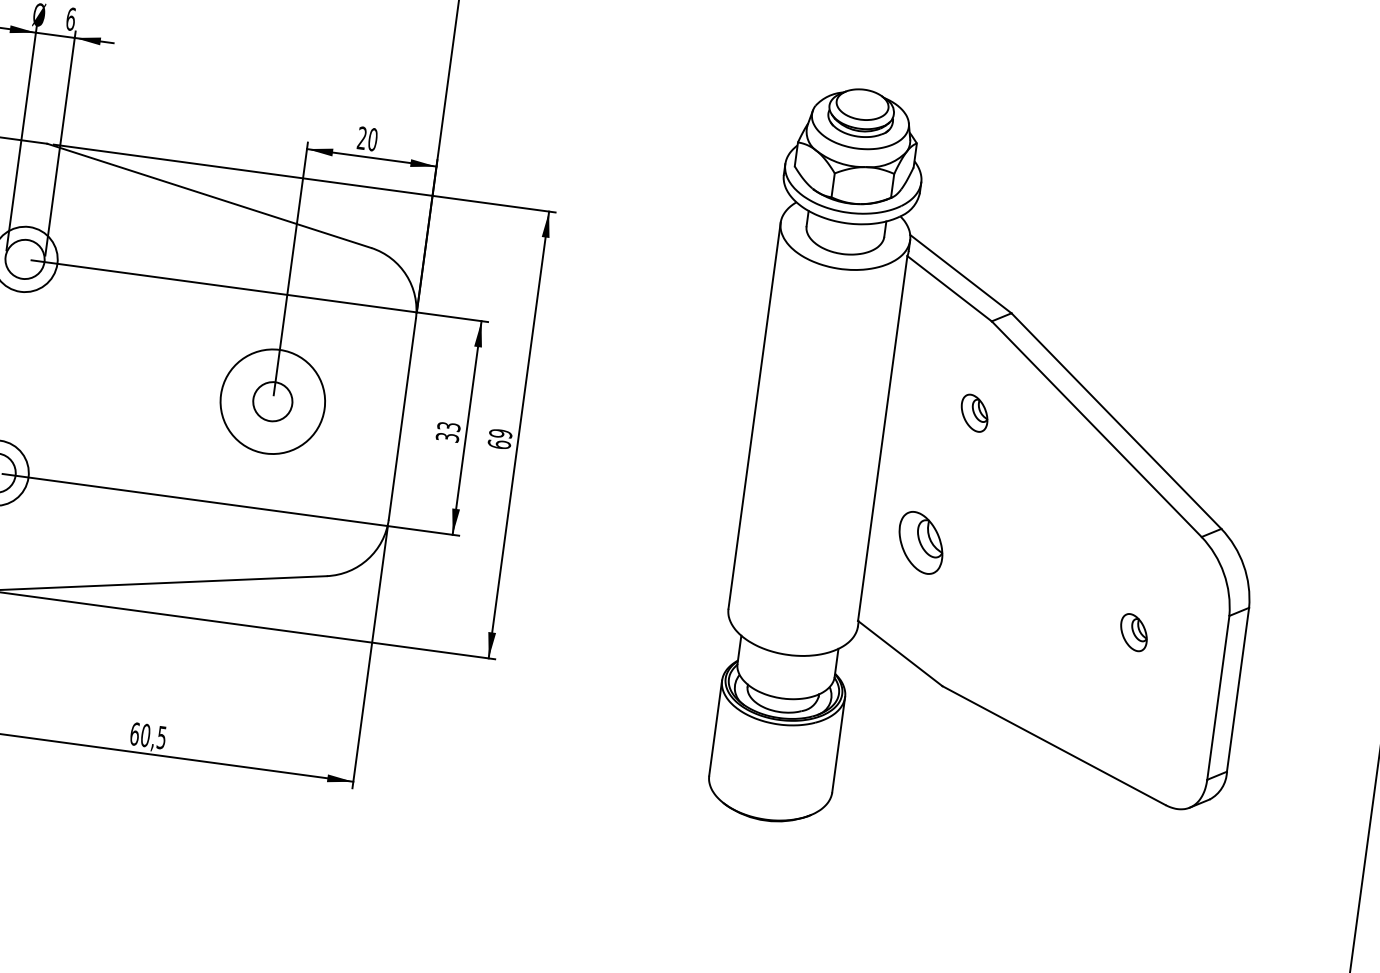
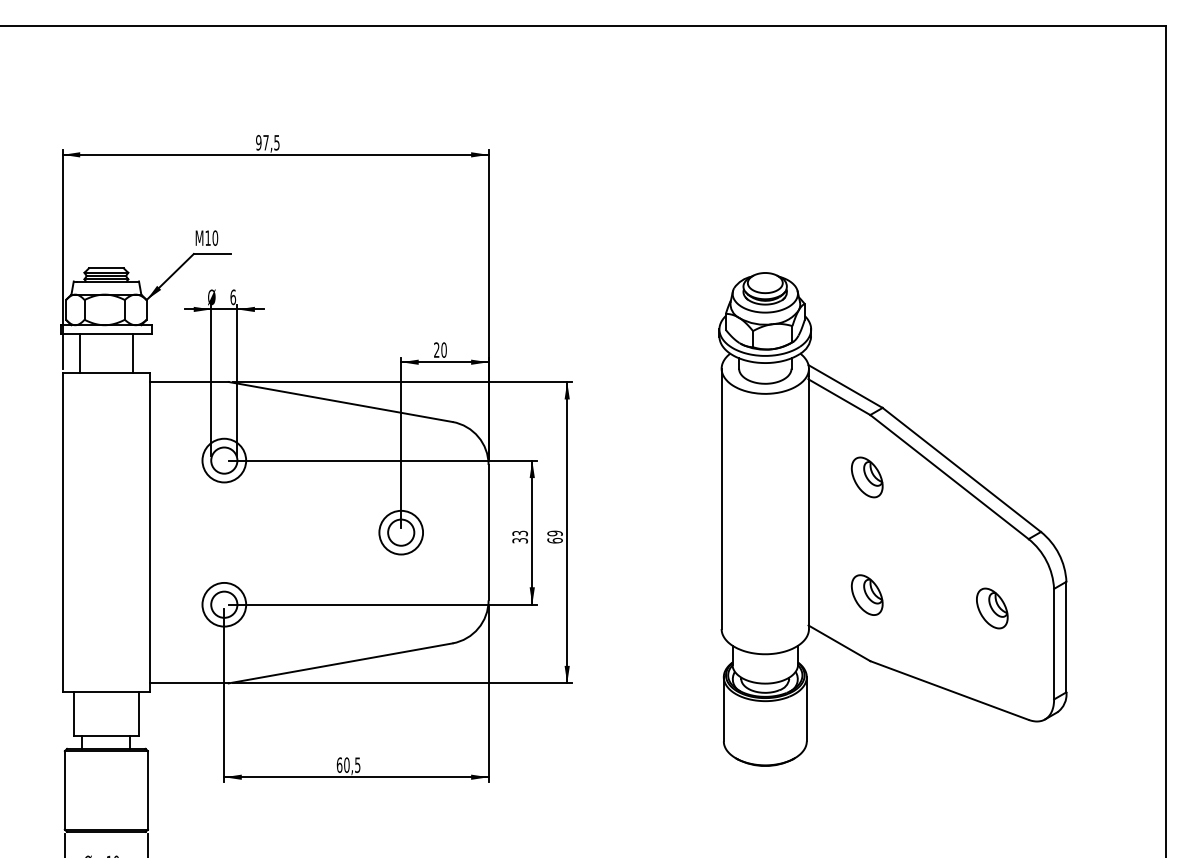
circle: (273, 401) -> (401, 532), size x0.62
part: (973, 413) -> (866, 477), size x1.67
part: (920, 541) -> (866, 594), moved
part: (1134, 632) -> (992, 608), size x1.67

